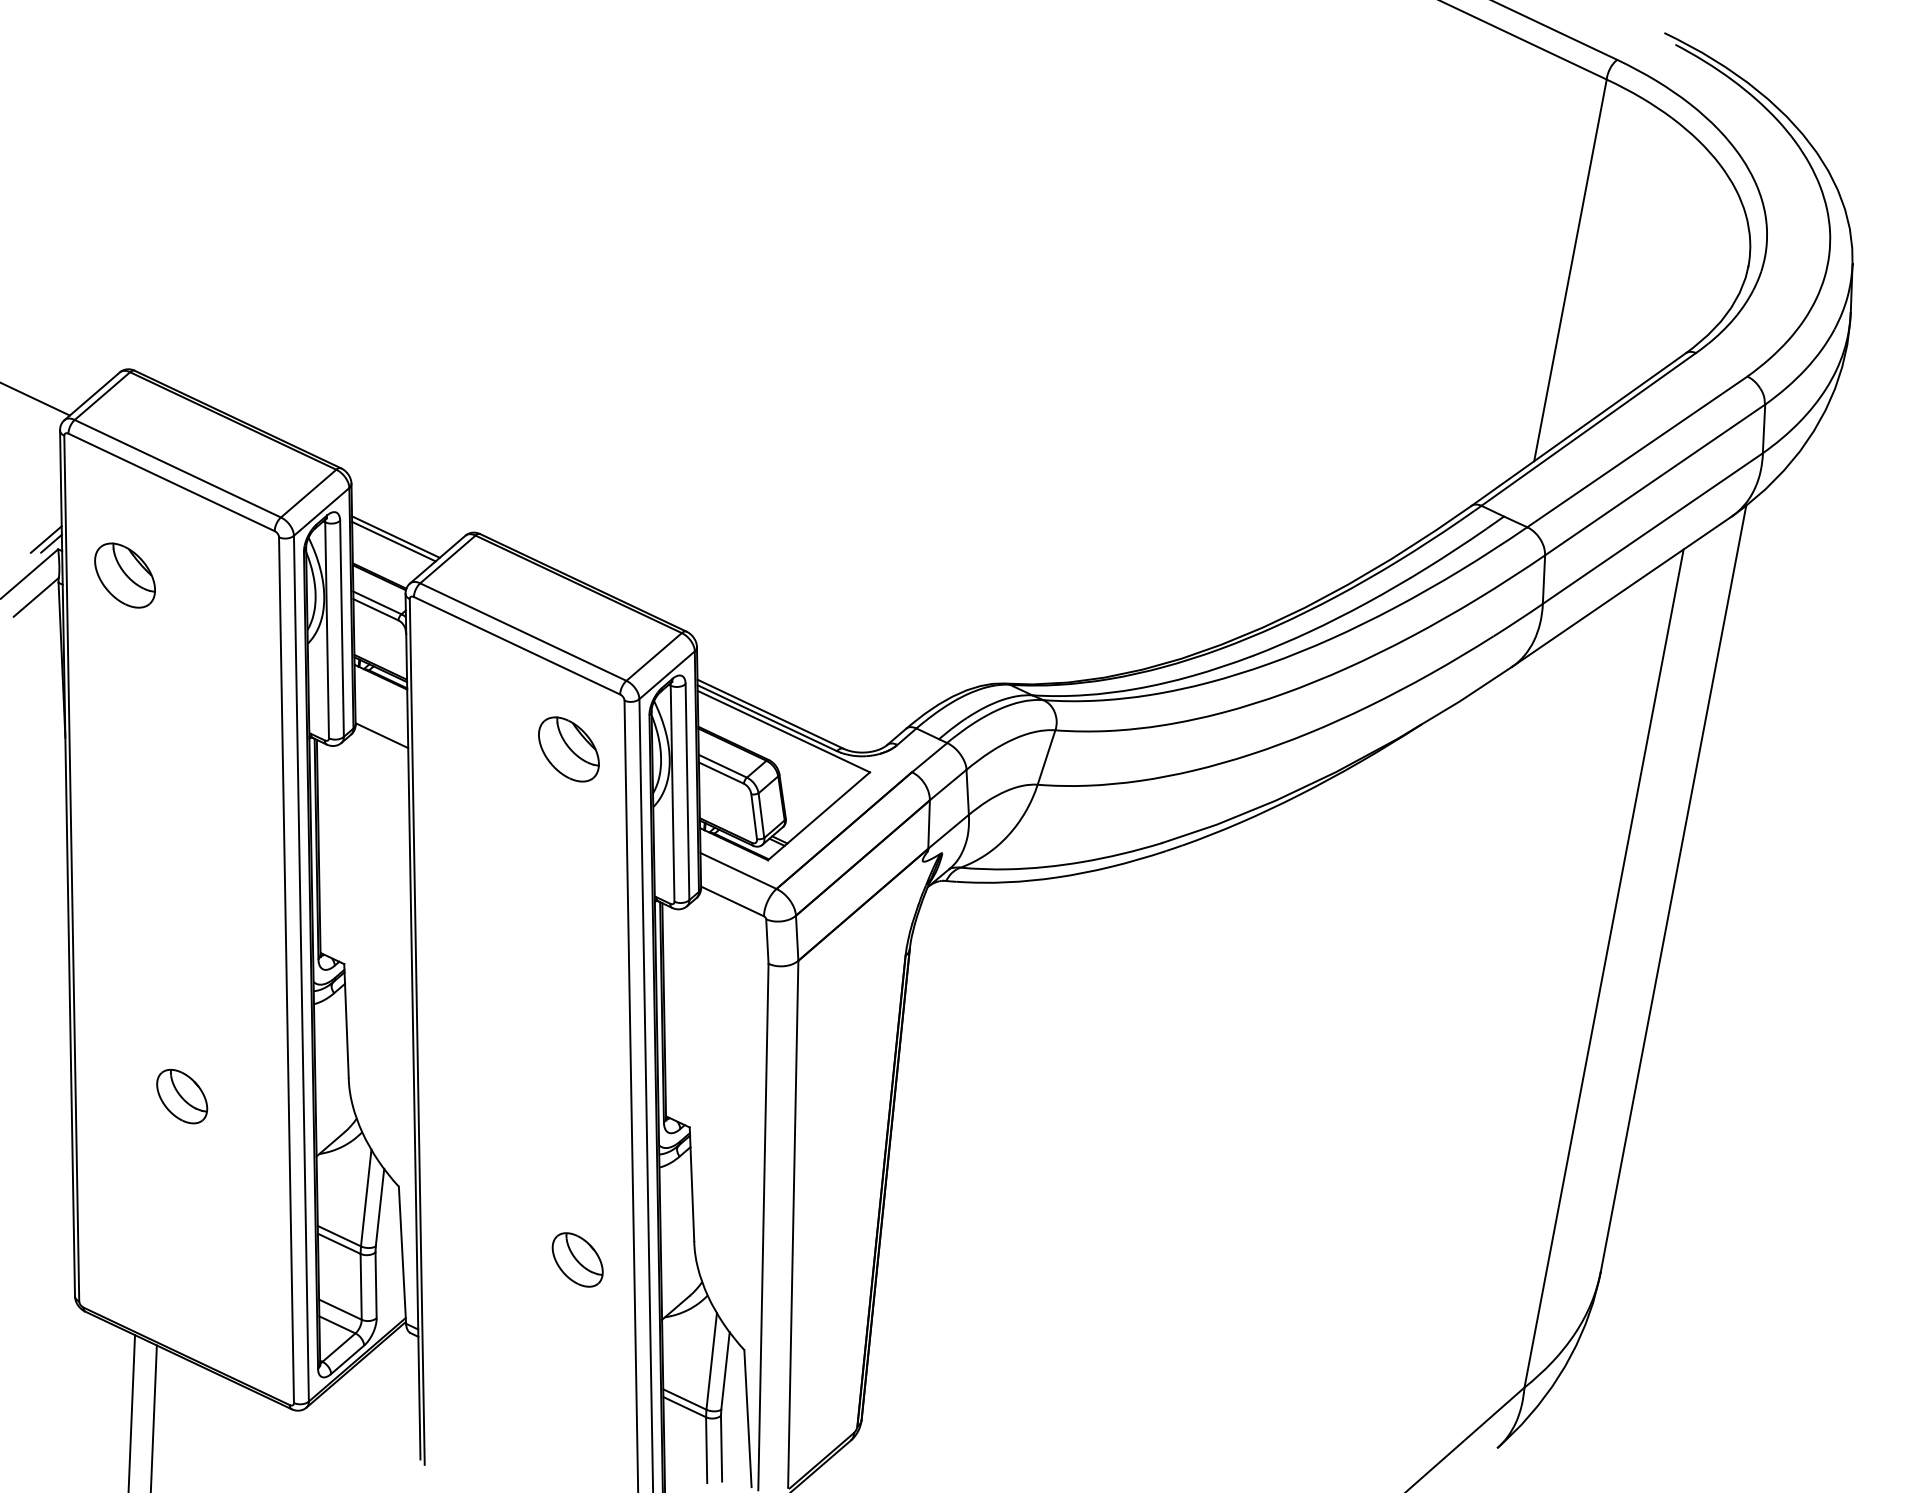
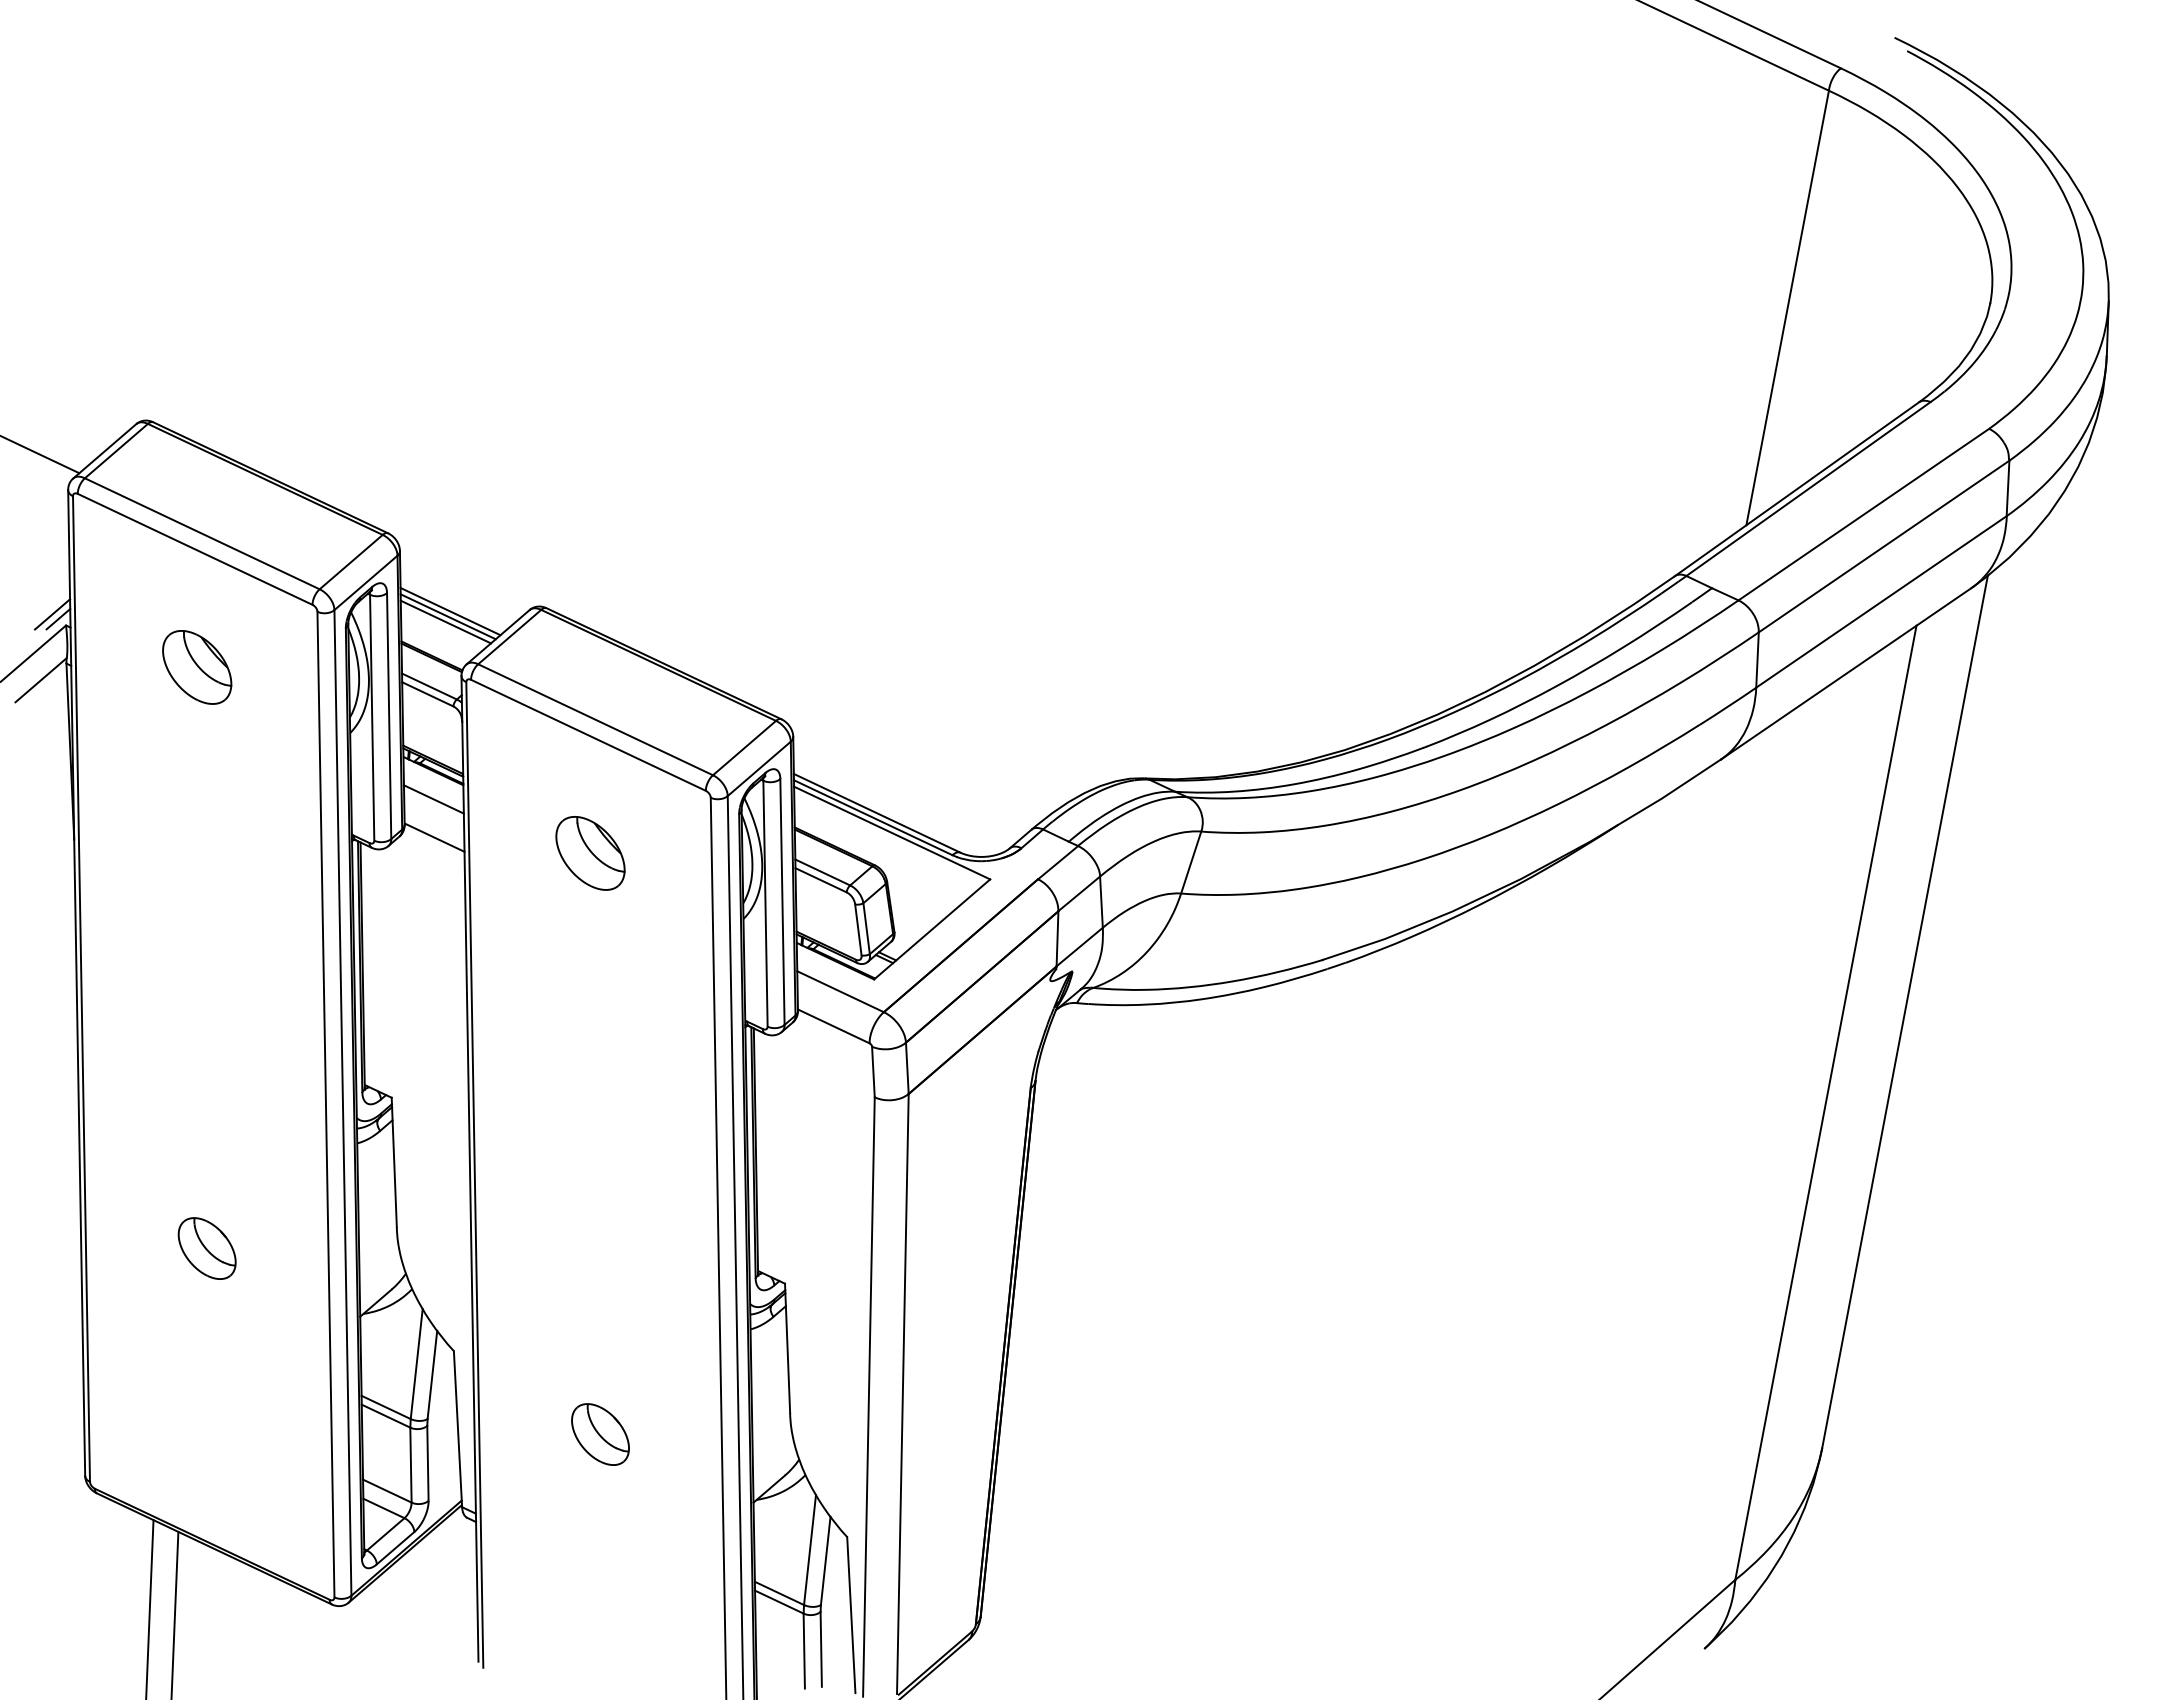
line: (391, 545) -> (445, 621), added
part: (125, 575) -> (197, 667), moved
line: (380, 702) -> (433, 799), added
part: (568, 749) -> (590, 853), moved
part: (577, 1259) -> (600, 1434), moved

